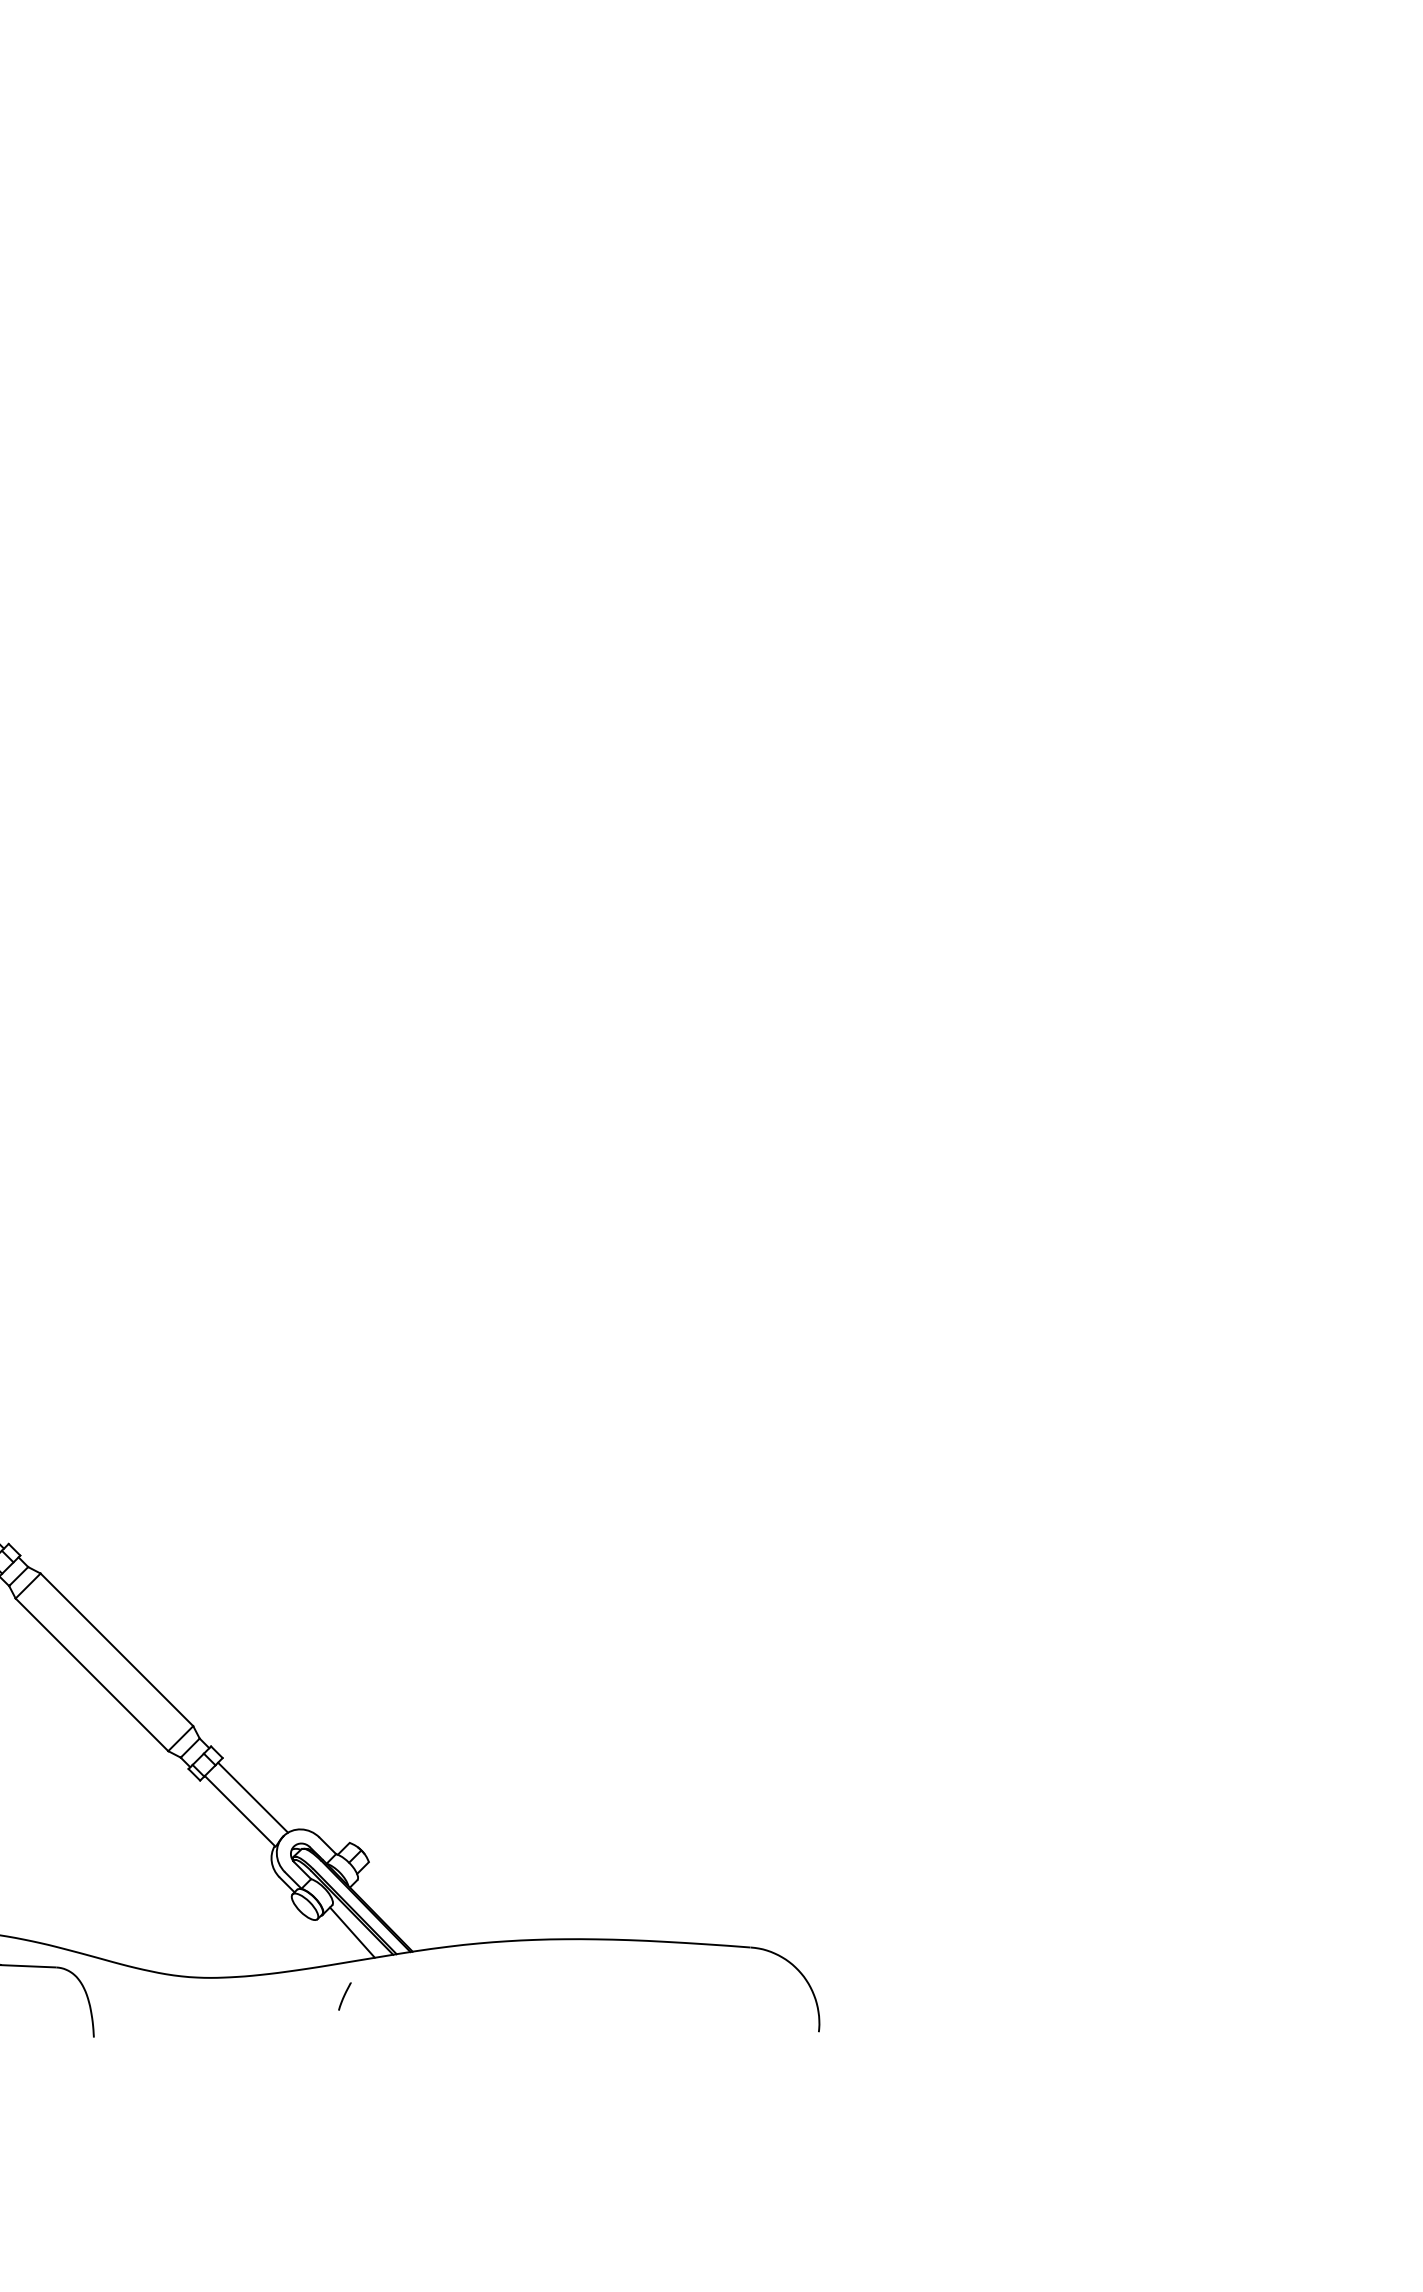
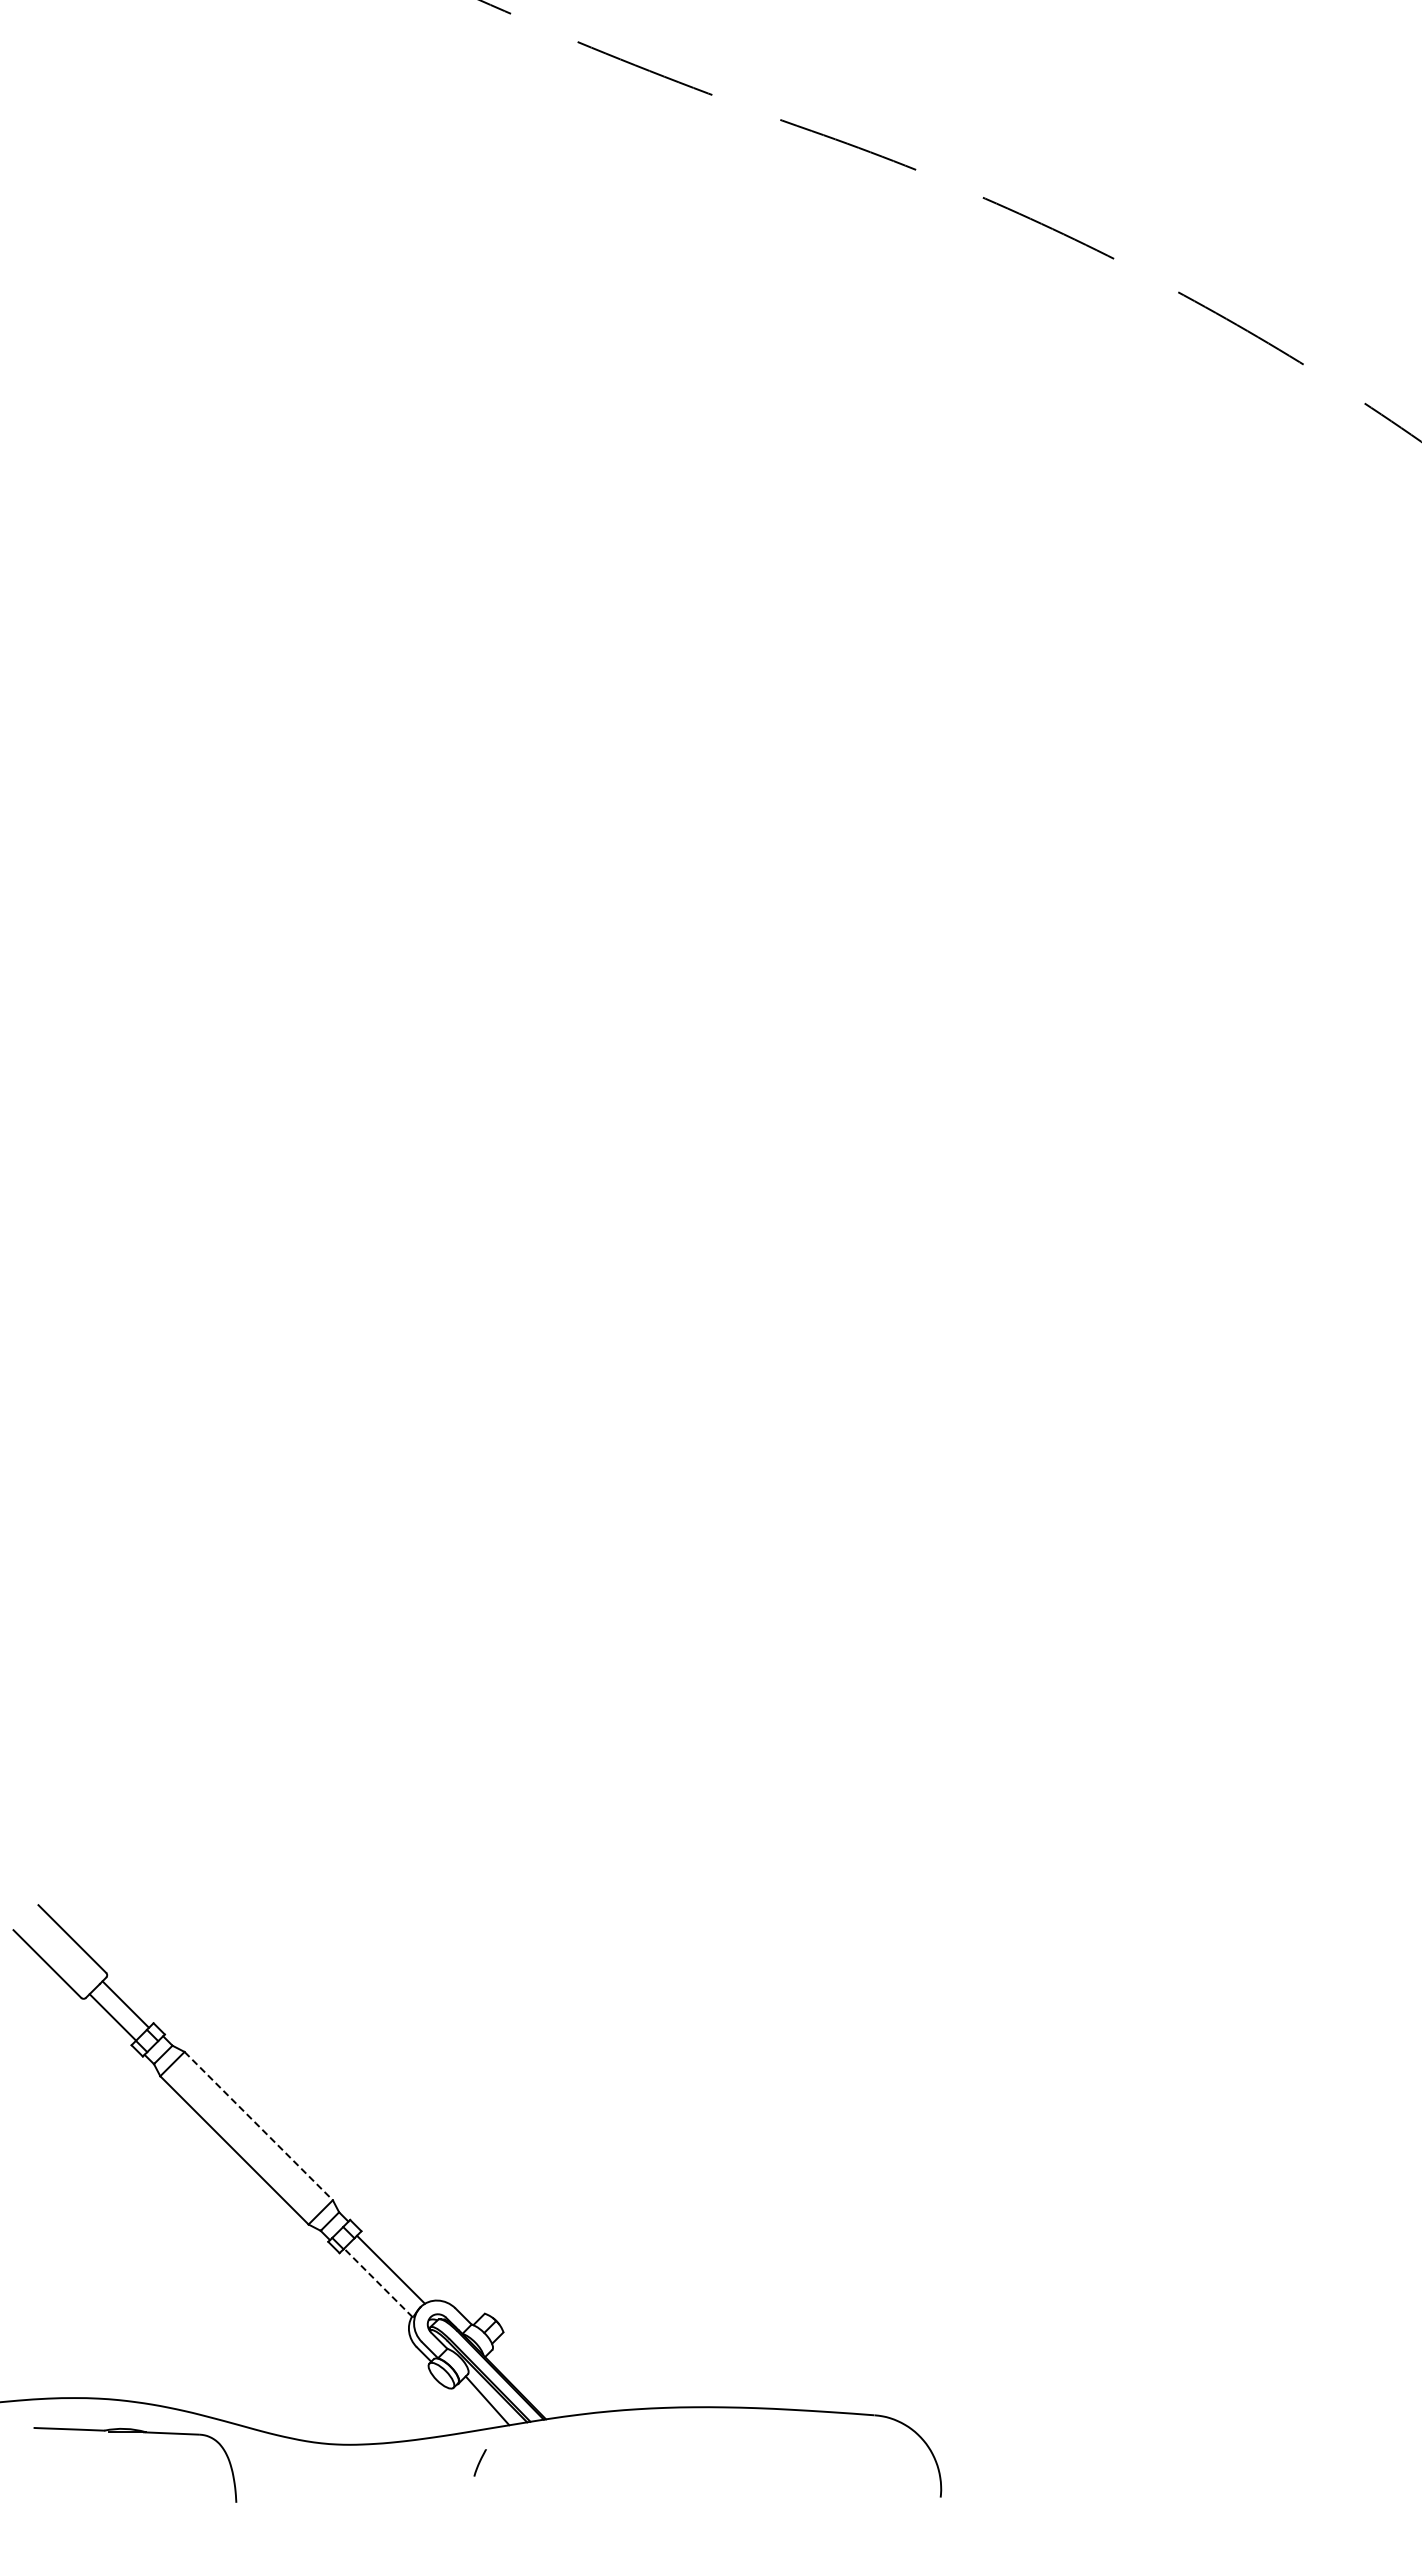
line: (116, 1650) -> (258, 2126), solid -> dashed
line: (240, 1810) -> (378, 2282), solid -> dashed

